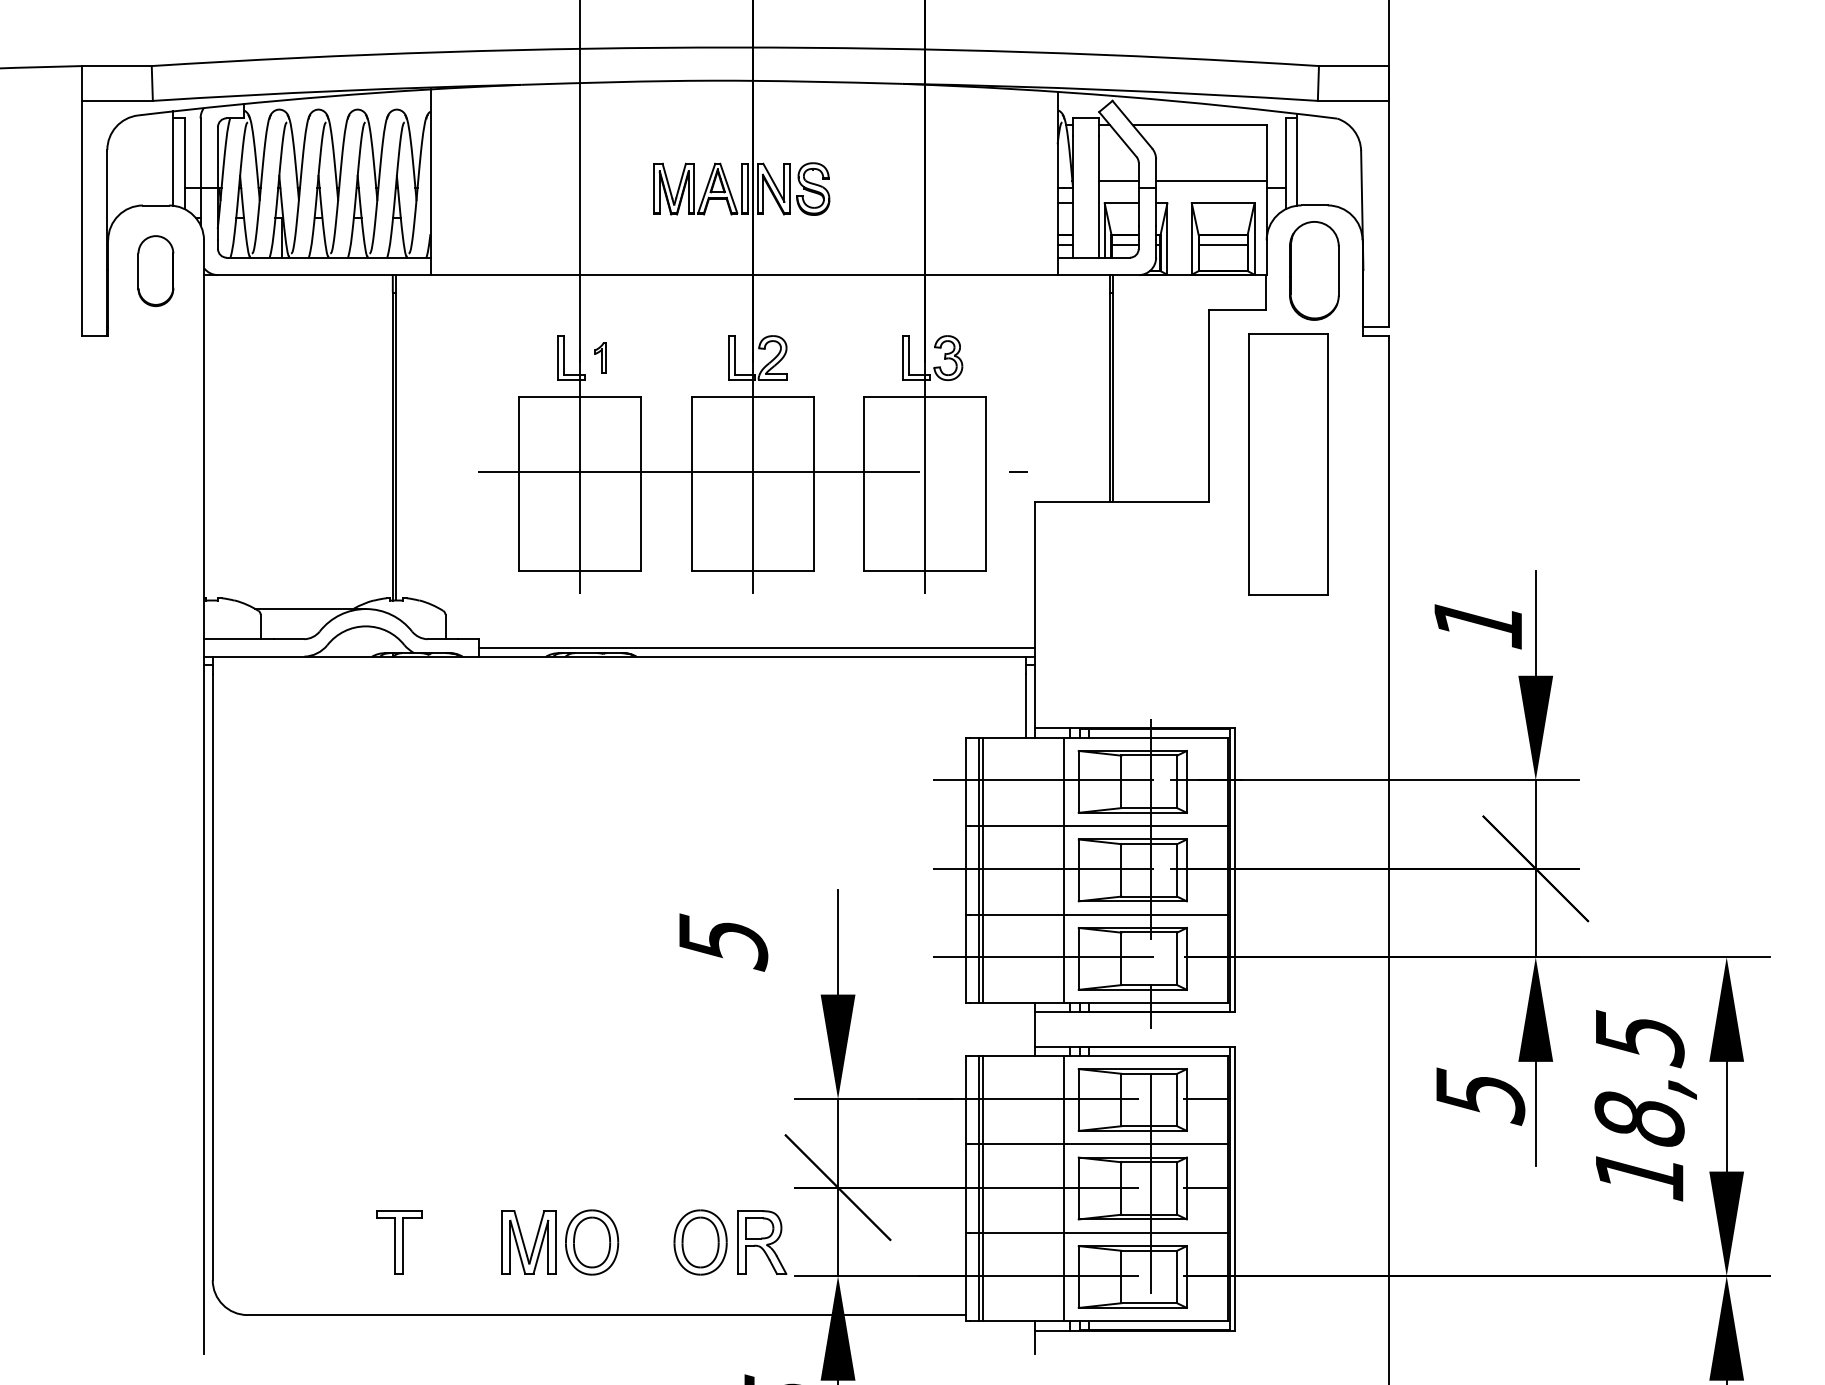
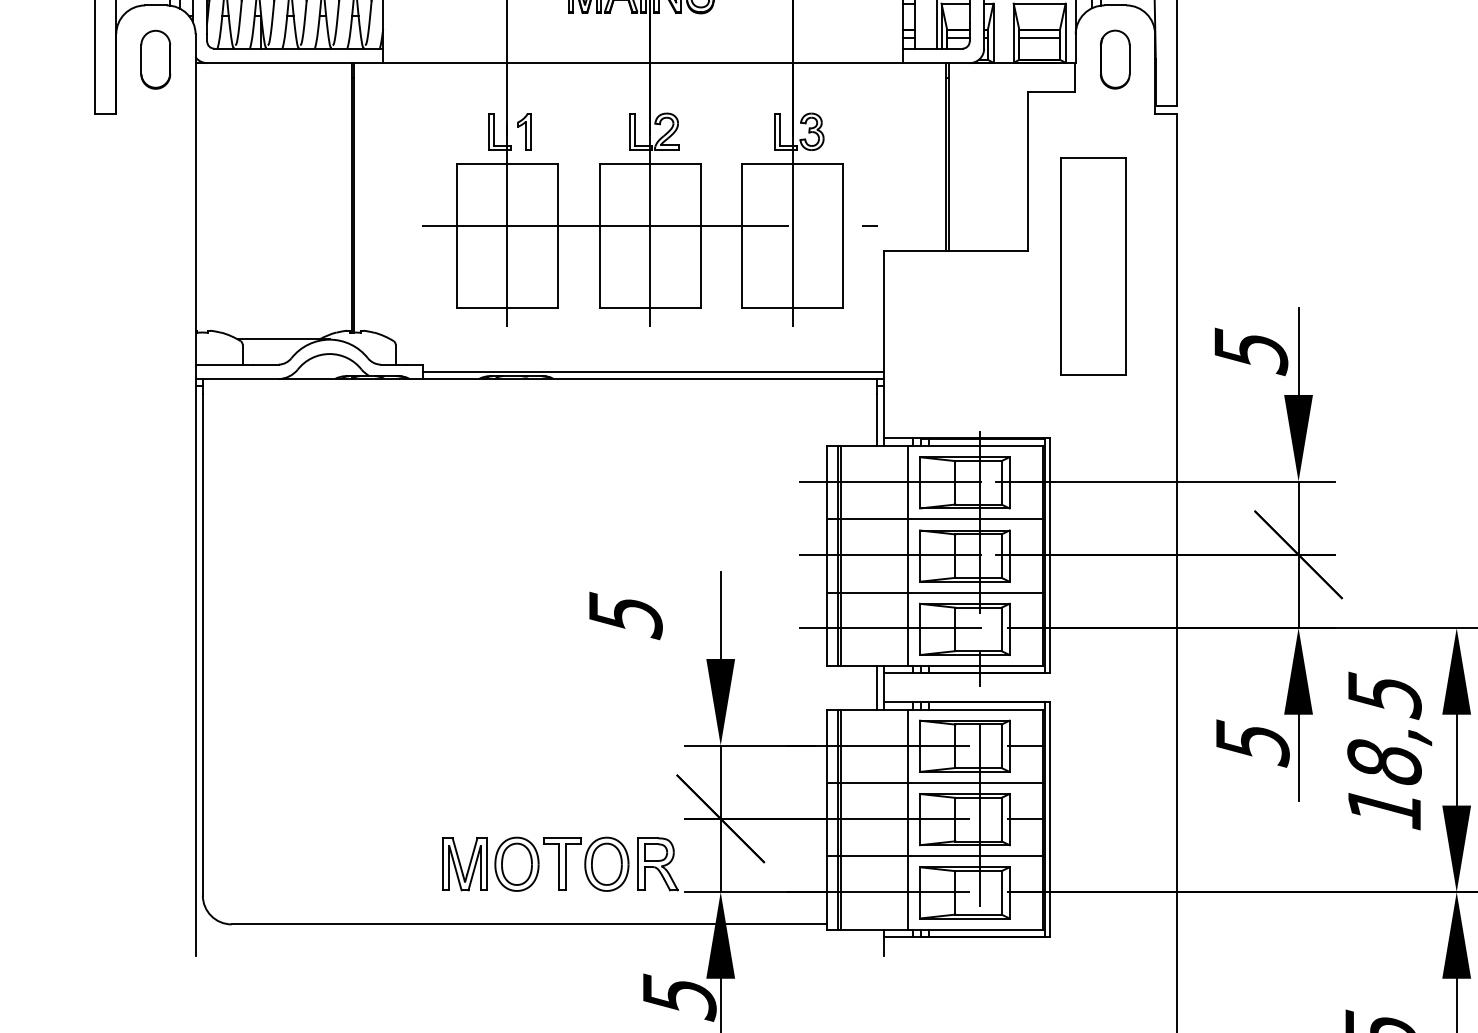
part: (1314, 270) -> (1115, 59), size x0.71
part: (600, 357) -> (523, 131), size x1.43
part: (1288, 464) -> (1093, 266), moved
text: (1478, 623) -> (1251, 351), 1 -> 5
line: (1026, 1029) -> (876, 687), added
part: (399, 1242) -> (562, 864), moved

